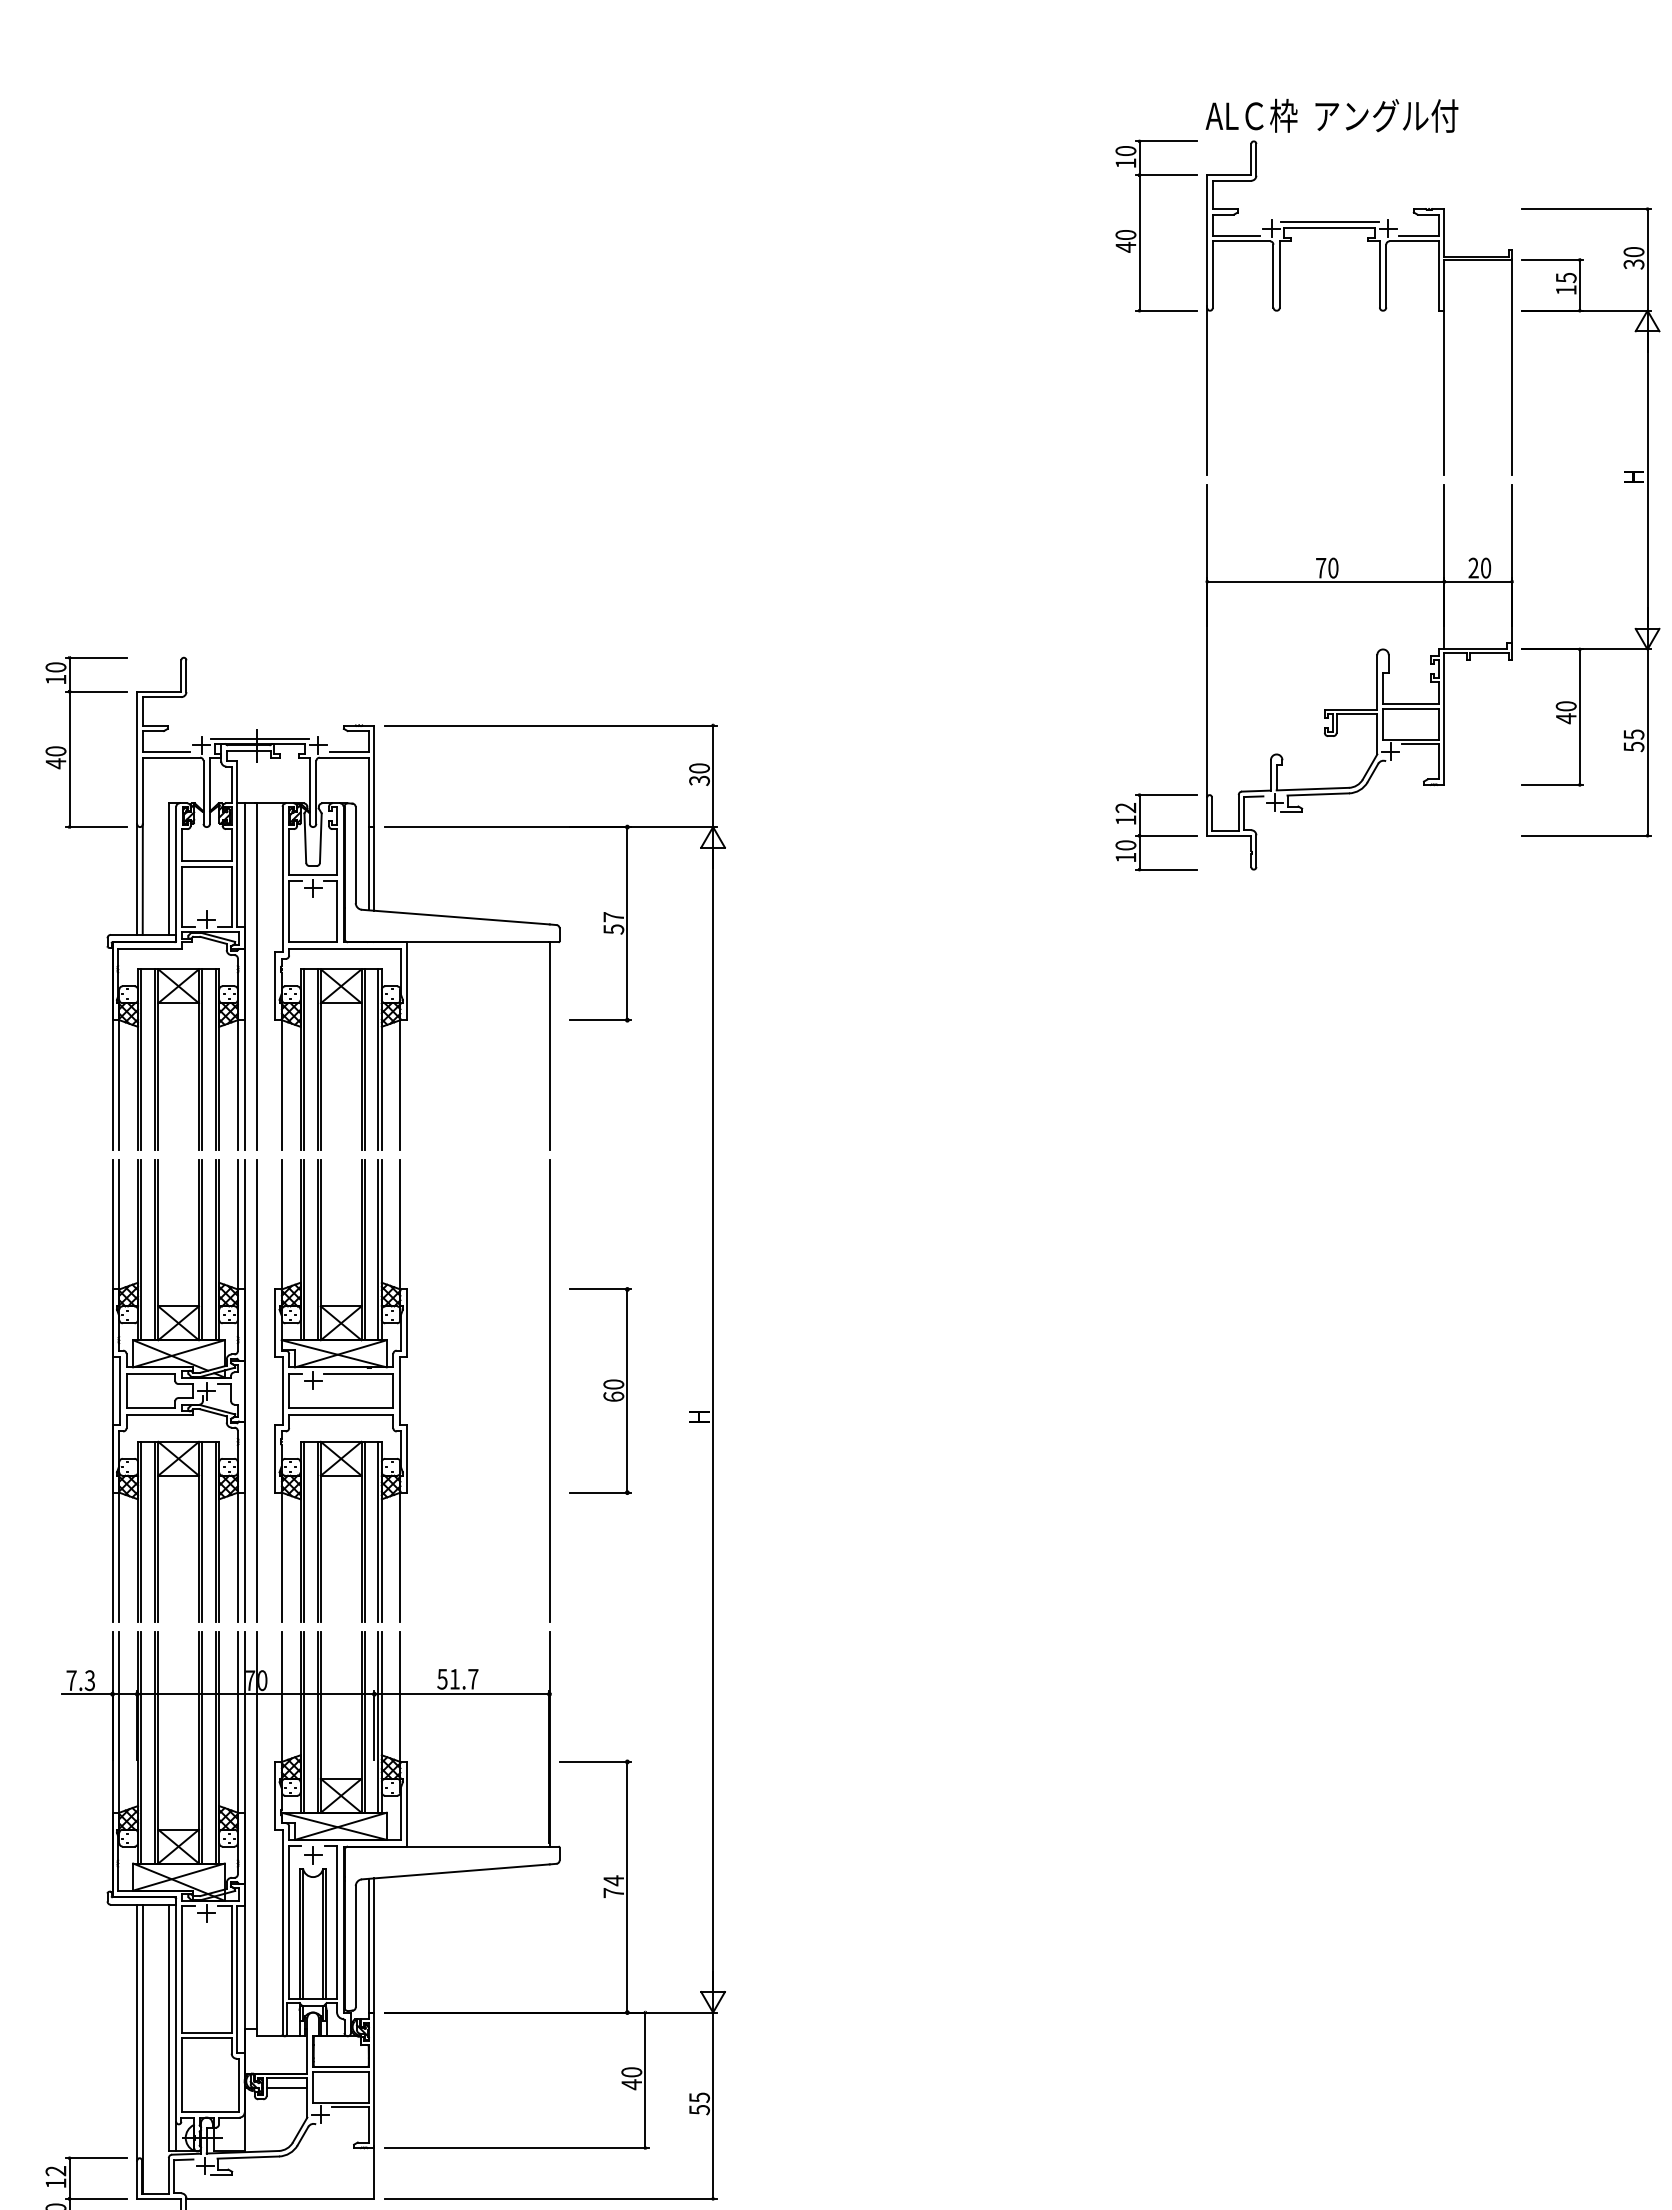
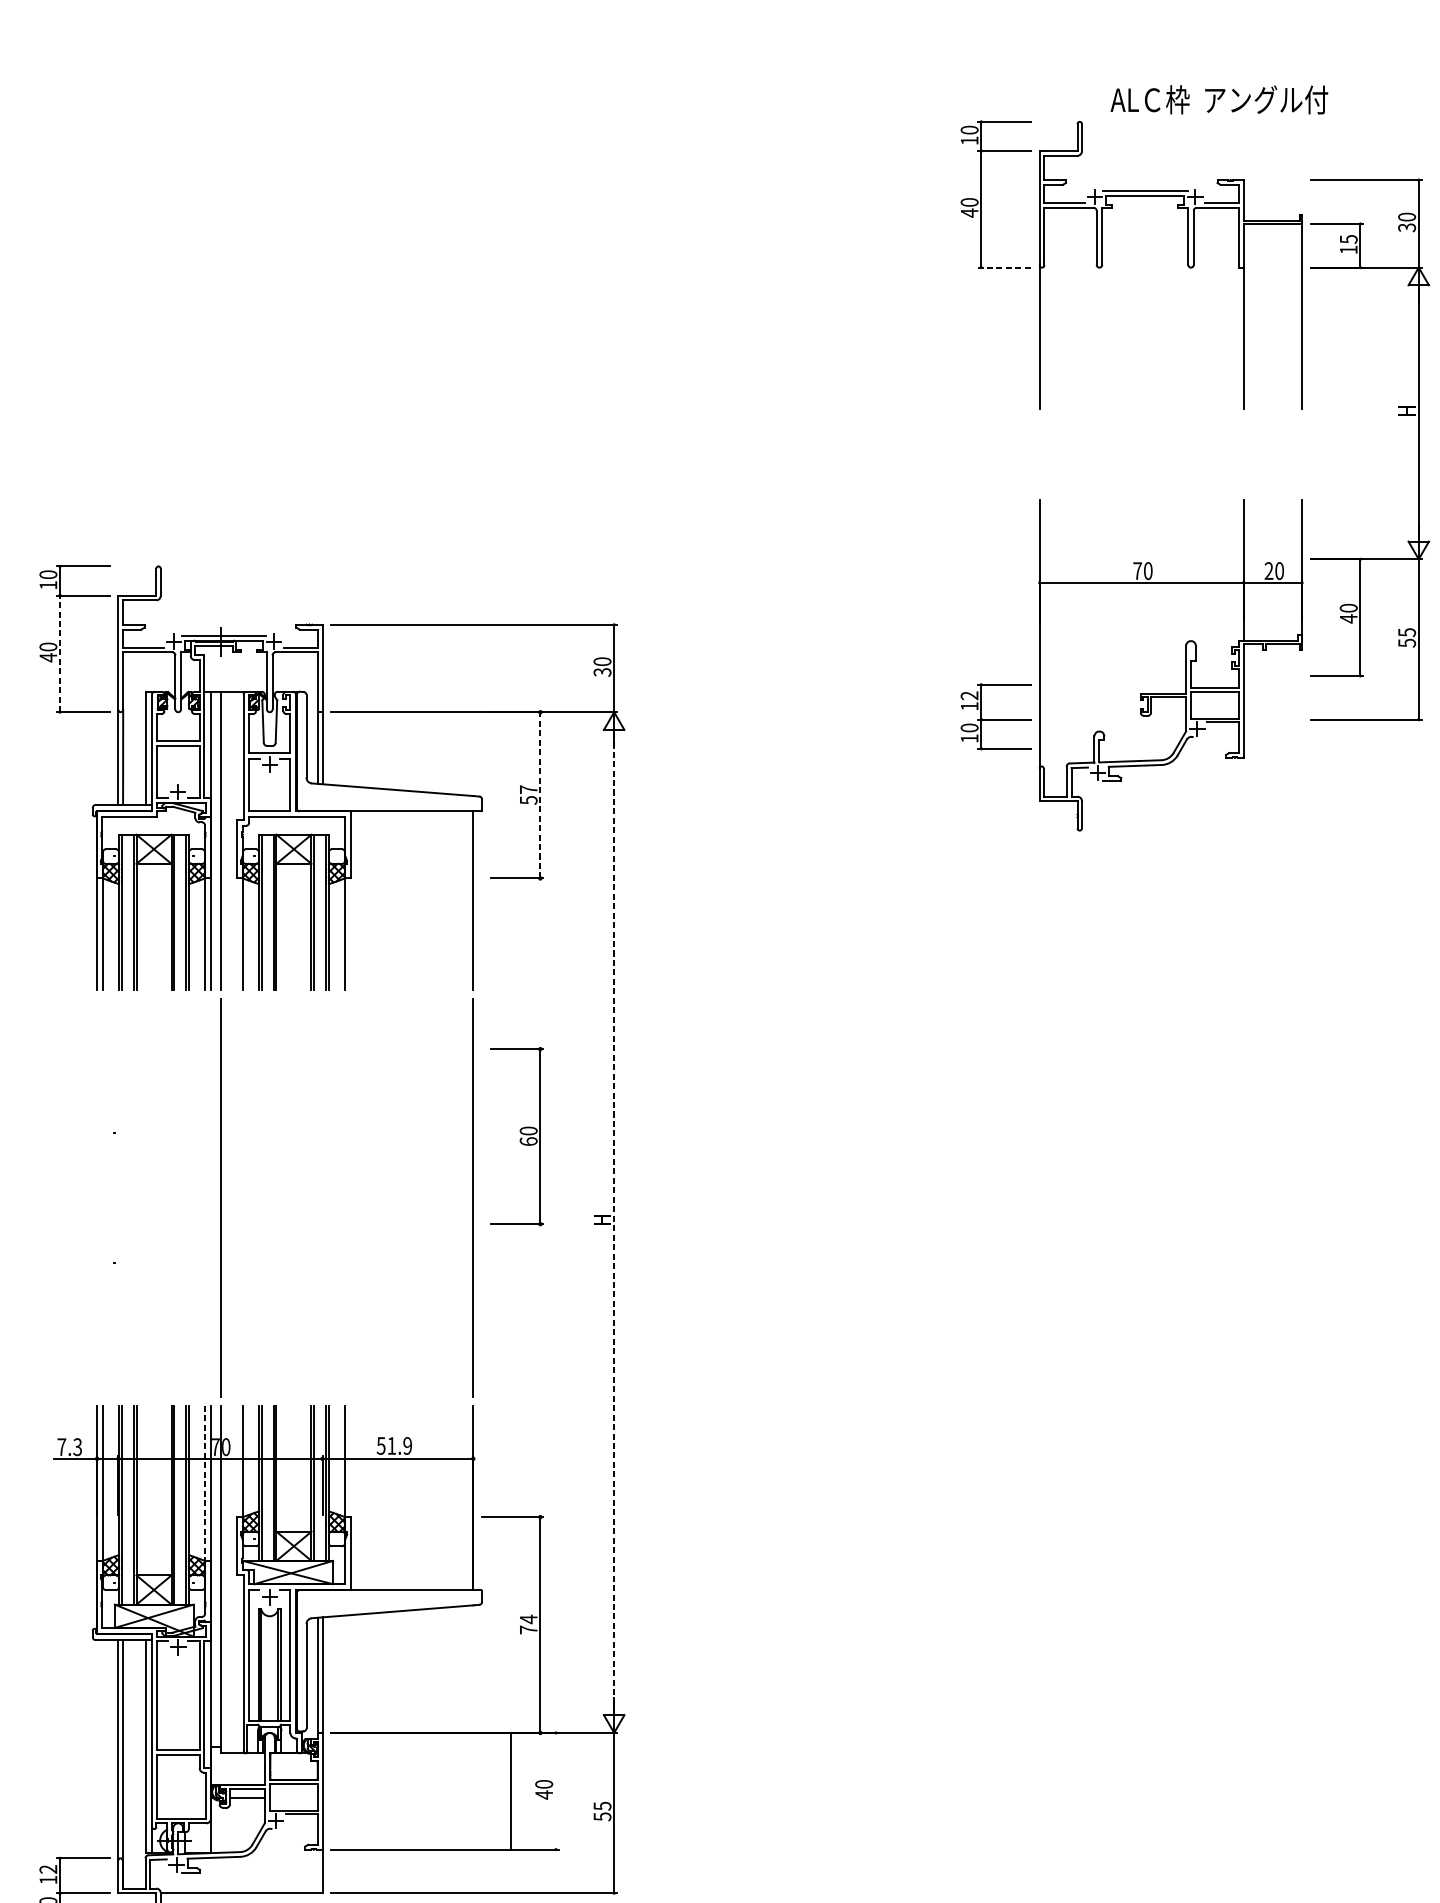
text: (1331, 115) -> (1218, 99), moved
line: (1166, 310) -> (1004, 267), solid -> dashed
part: (1359, 677) -> (1170, 665), moved
line: (69, 759) -> (60, 654), solid -> dashed
line: (627, 923) -> (540, 795), solid -> dashed
part: (178, 1390) -> (153, 1197), removed
part: (340, 1390) -> (293, 1197), removed
part: (600, 1390) -> (517, 1136), moved
line: (713, 1420) -> (614, 1223), solid -> dashed
text: (473, 1678) -> (407, 1445), 51.7 -> 51.9
line: (237, 1723) -> (204, 1484), solid -> dashed
line: (645, 2080) -> (511, 1791), moved

